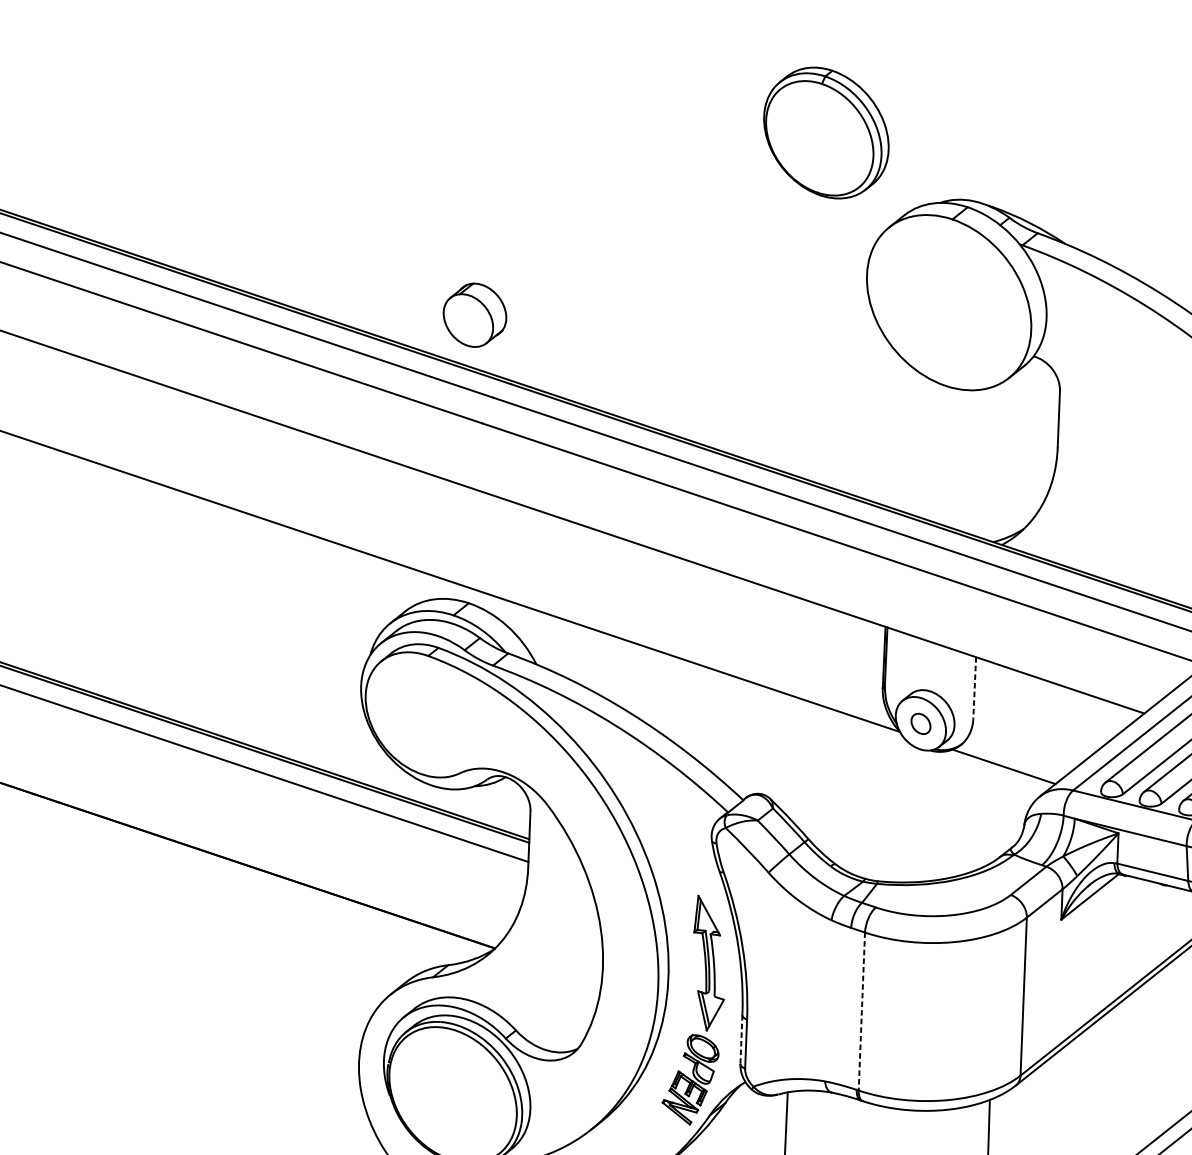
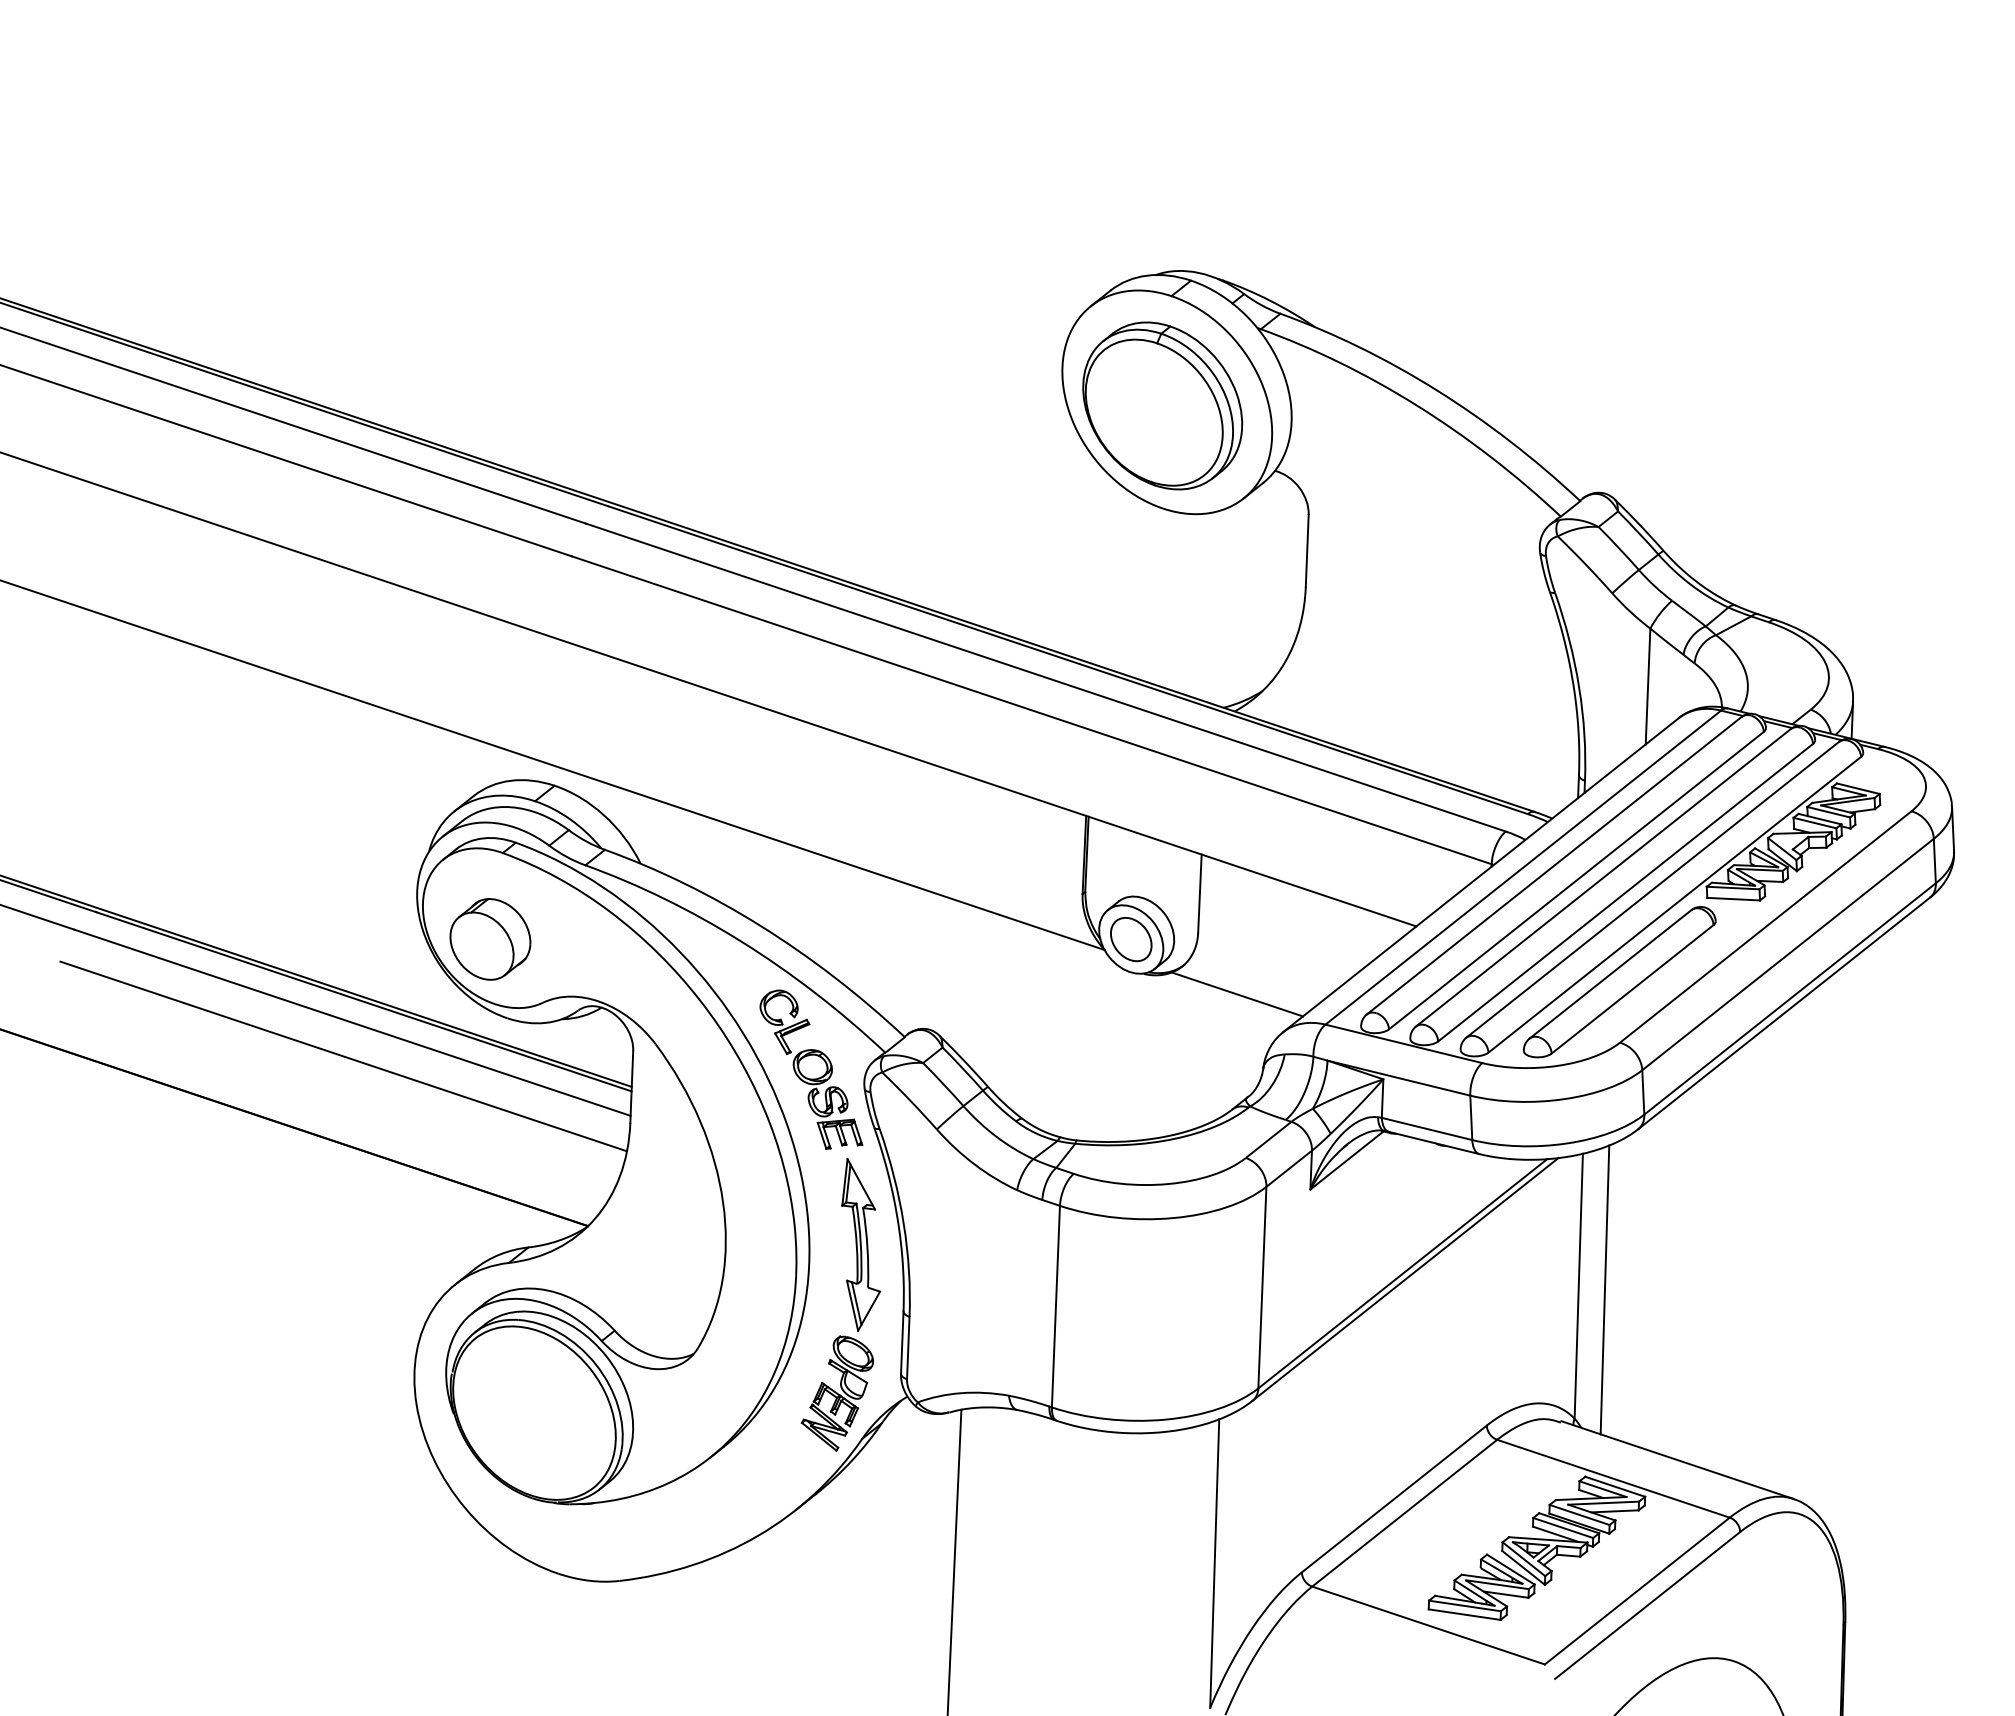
part: (826, 132) -> (1162, 405), moved
part: (475, 315) -> (490, 939), moved
line: (974, 688) -> (1199, 894), dashed -> solid
part: (921, 723) -> (1131, 939), size x1.67
line: (303, 815) -> (343, 1056), added
part: (670, 825) -> (811, 1069), added
line: (861, 1011) -> (1055, 1306), dashed -> solid
line: (741, 1039) -> (902, 1342), dashed -> solid

